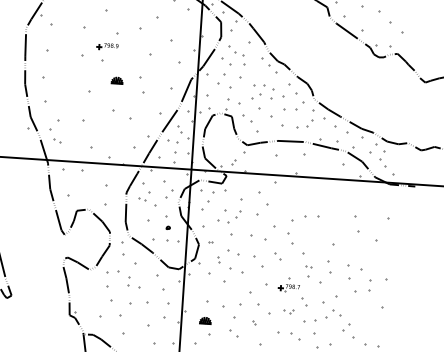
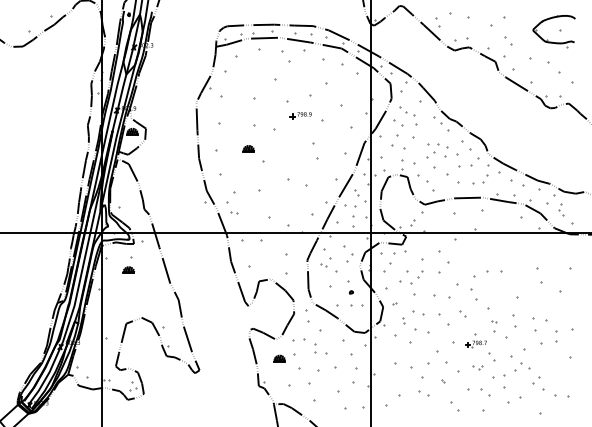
part: (107, 46) -> (300, 115), moved
part: (117, 80) -> (248, 148), moved
part: (382, 159) -> (560, 209), size x0.7
part: (205, 320) -> (279, 358), moved

